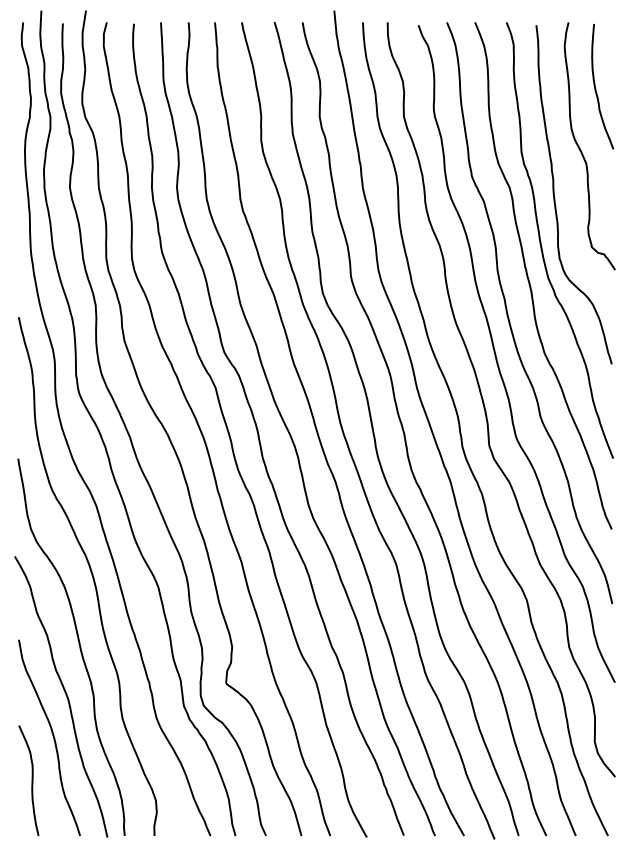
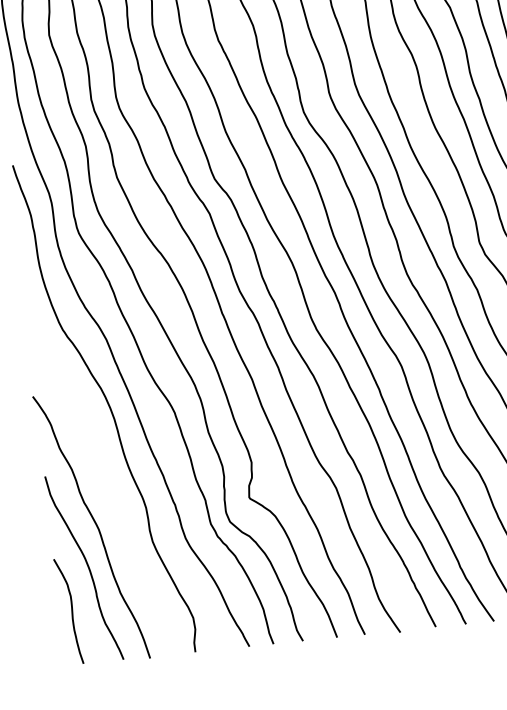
curve: (78, 644) -> (103, 475), removed

